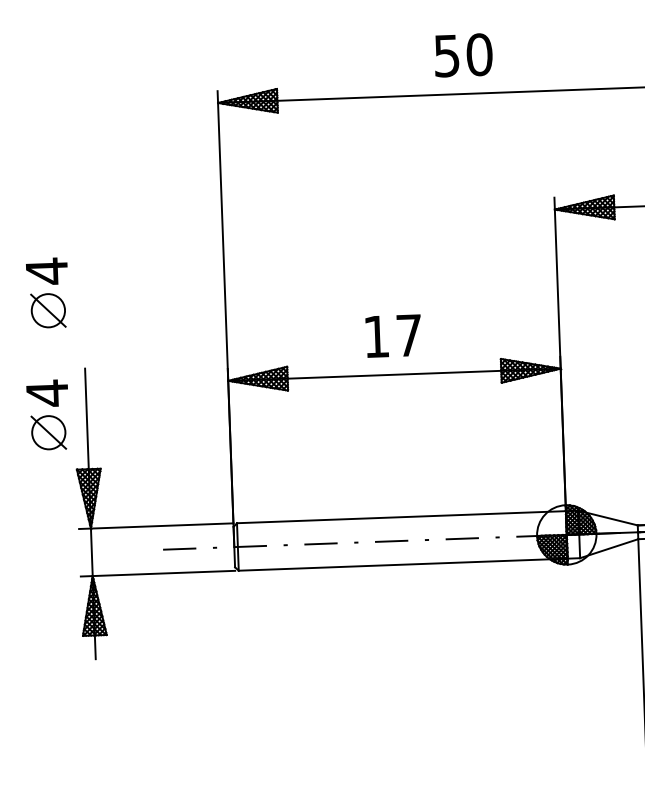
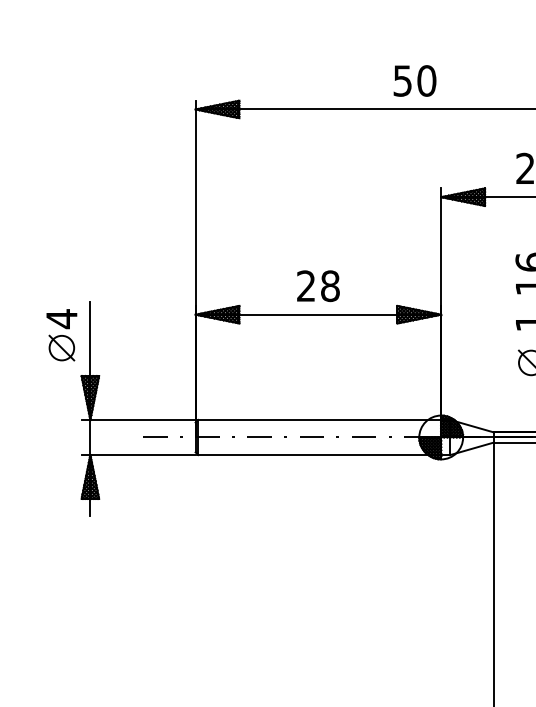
text: (462, 54) -> (414, 80), moved
part: (47, 293) -> (64, 245), removed
text: (393, 336) -> (318, 286), 17 -> 28

